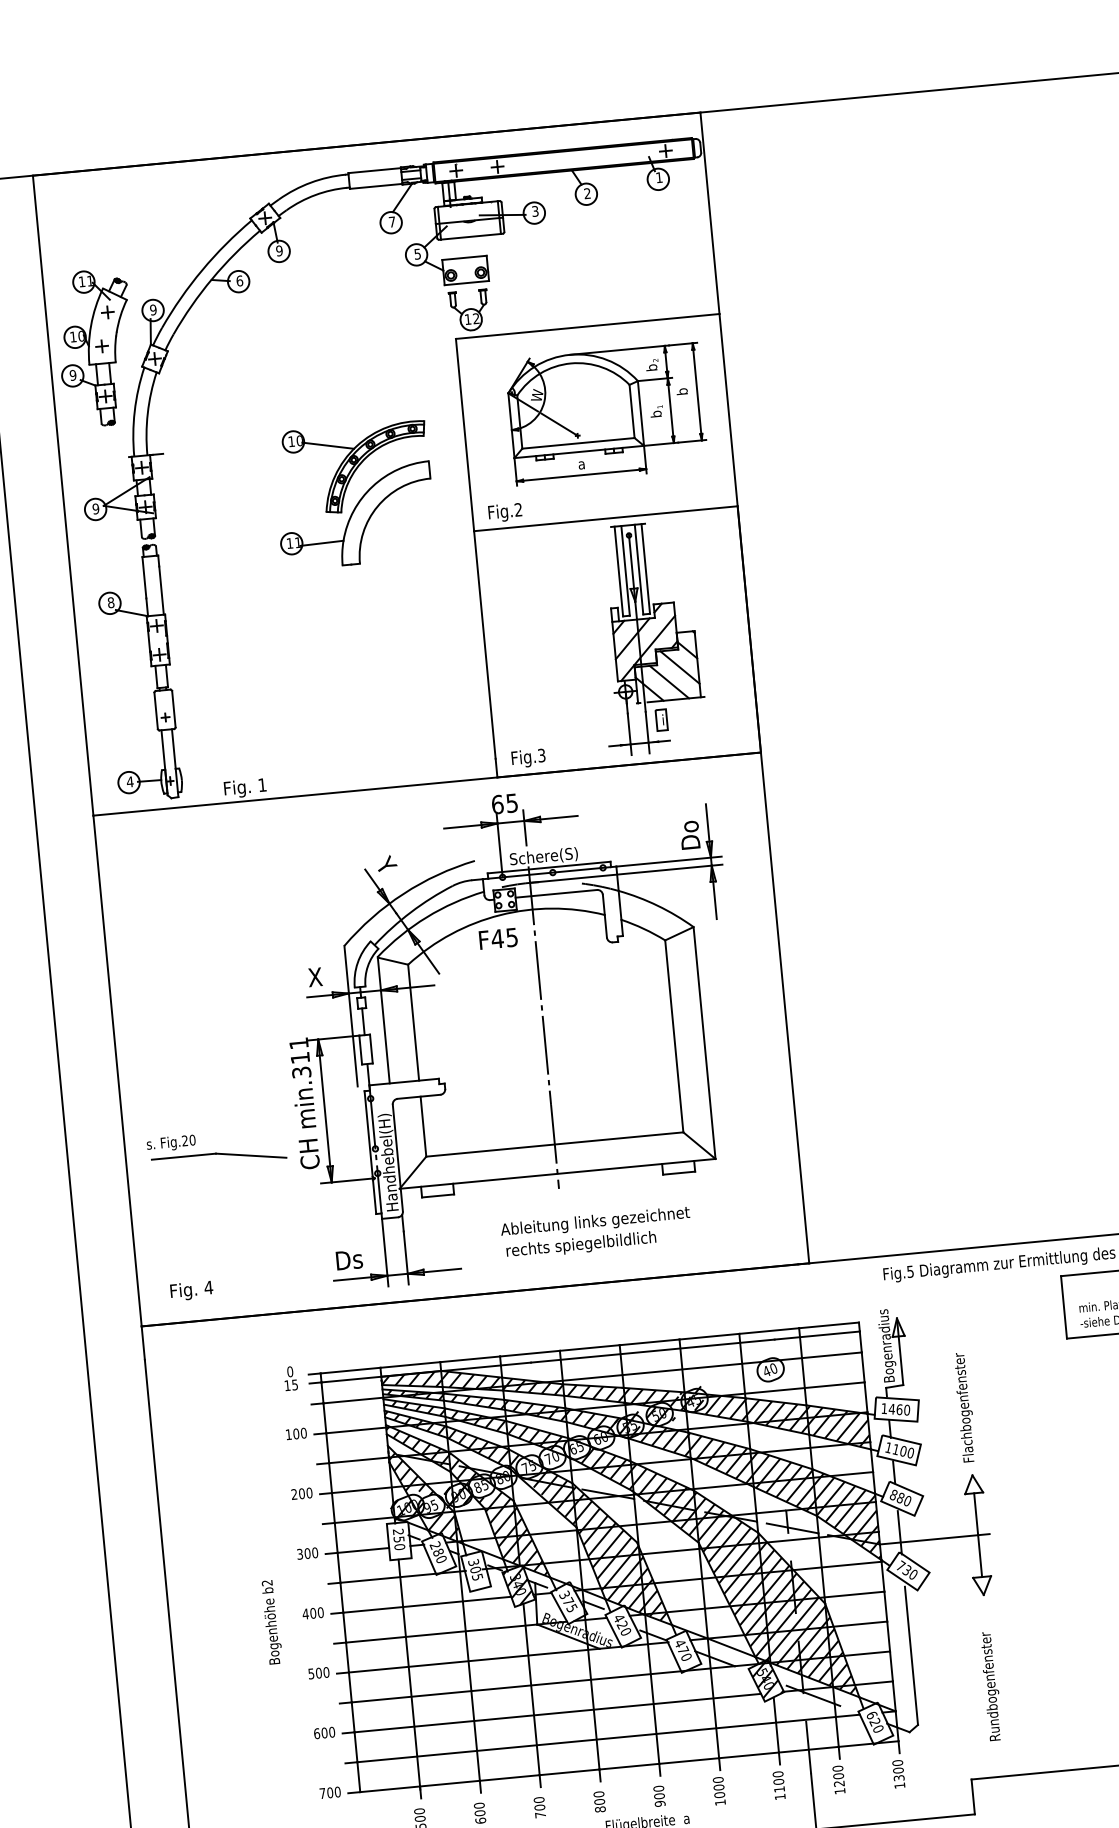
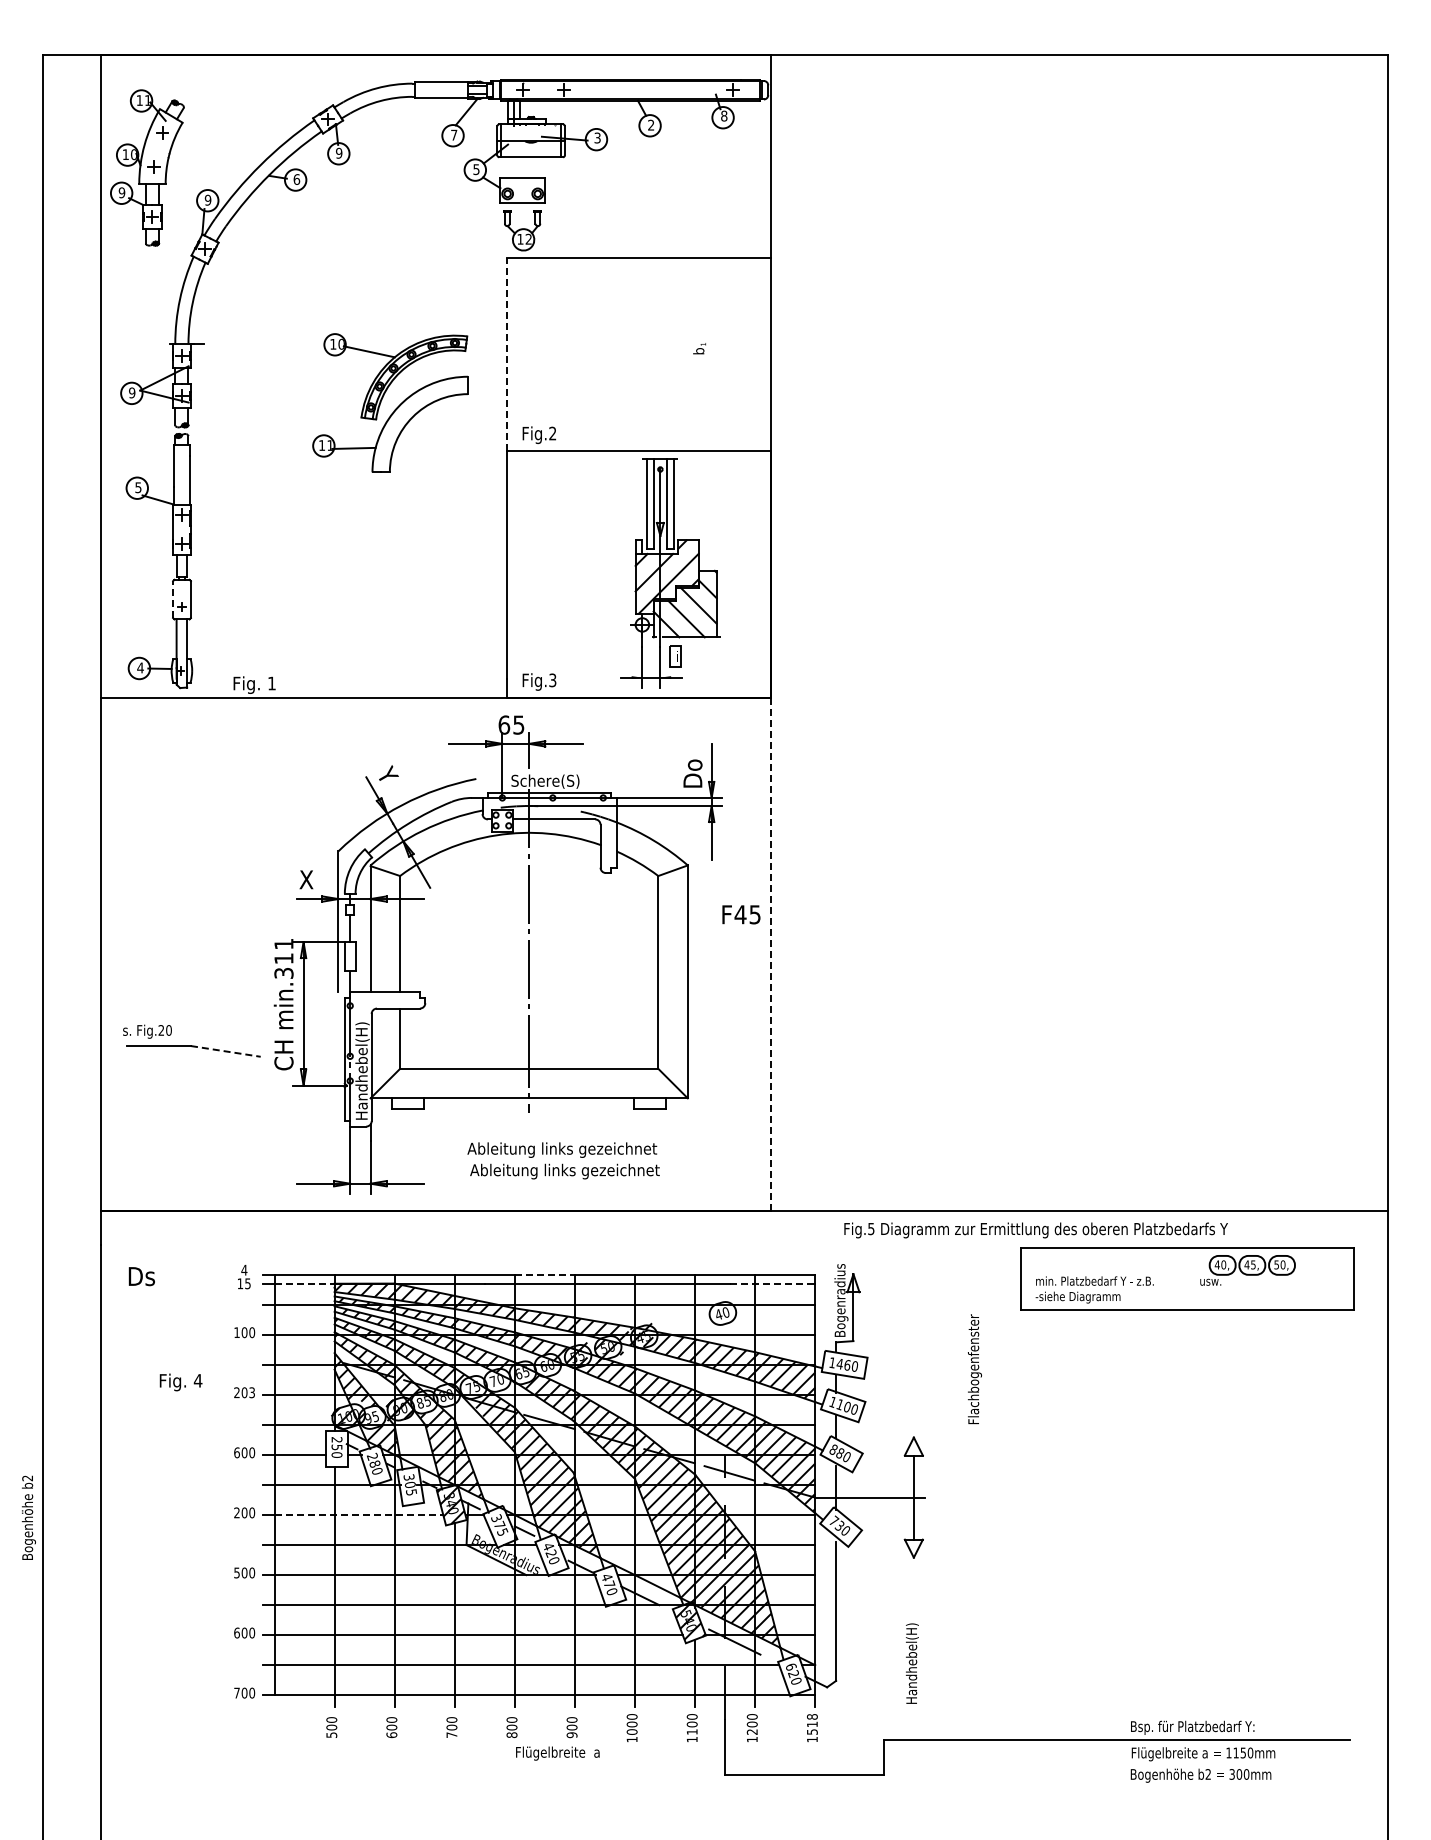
text: (659, 177) -> (724, 115), 1 -> 8
part: (96, 347) -> (147, 167), moved
part: (606, 414) -> (649, 346), removed
line: (464, 435) -> (506, 354), solid -> dashed
text: (111, 602) -> (138, 487), 8 -> 5
line: (156, 710) -> (173, 599), solid -> dashed
text: (498, 938) -> (741, 914), moved
line: (785, 1007) -> (771, 954), solid -> dashed
line: (251, 1155) -> (226, 1051), solid -> dashed
text: (599, 1243) -> (564, 1171), rechts spiegelbildlich -> Ableitung links gezeichnet
text: (349, 1260) -> (141, 1276), moved
text: (191, 1291) -> (180, 1382), moved
line: (817, 1335) -> (772, 1283), solid -> dashed
line: (590, 1347) -> (545, 1274), solid -> dashed
text: (290, 1371) -> (244, 1269), 0 -> 4
line: (352, 1379) -> (305, 1283), solid -> dashed
text: (964, 1407) -> (974, 1369), moved
text: (309, 1492) -> (252, 1392), 200 -> 203
text: (299, 1554) -> (236, 1452), 300 -> 600
line: (427, 1605) -> (359, 1515), solid -> dashed
text: (305, 1613) -> (236, 1512), 400 -> 200
text: (271, 1621) -> (28, 1517), moved
text: (990, 1685) -> (912, 1648), Rundbogenfenster -> Handhebel(H)
text: (897, 1770) -> (811, 1724), 1300 -> 1518

